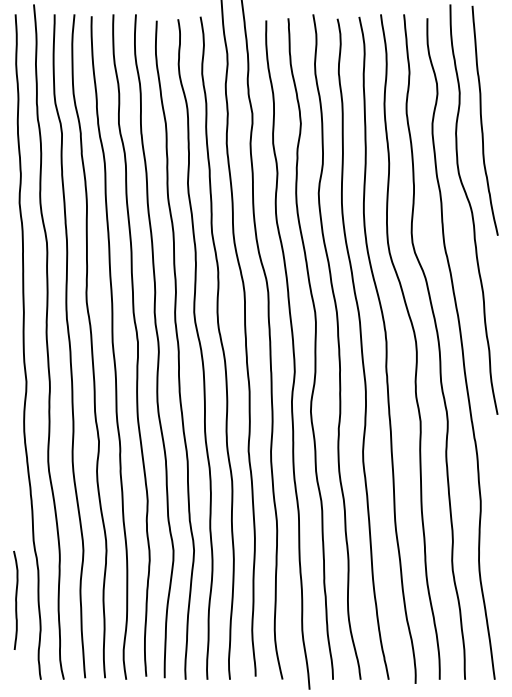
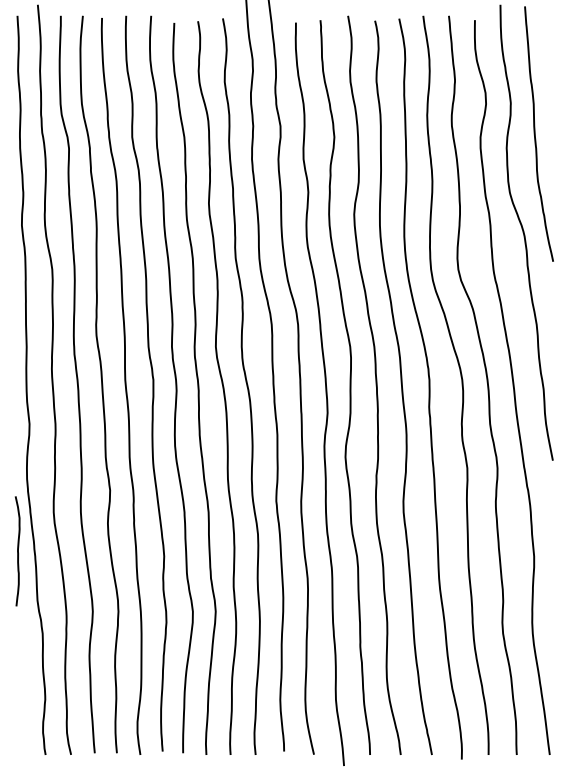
curve: (15, 599) -> (17, 550), moved

